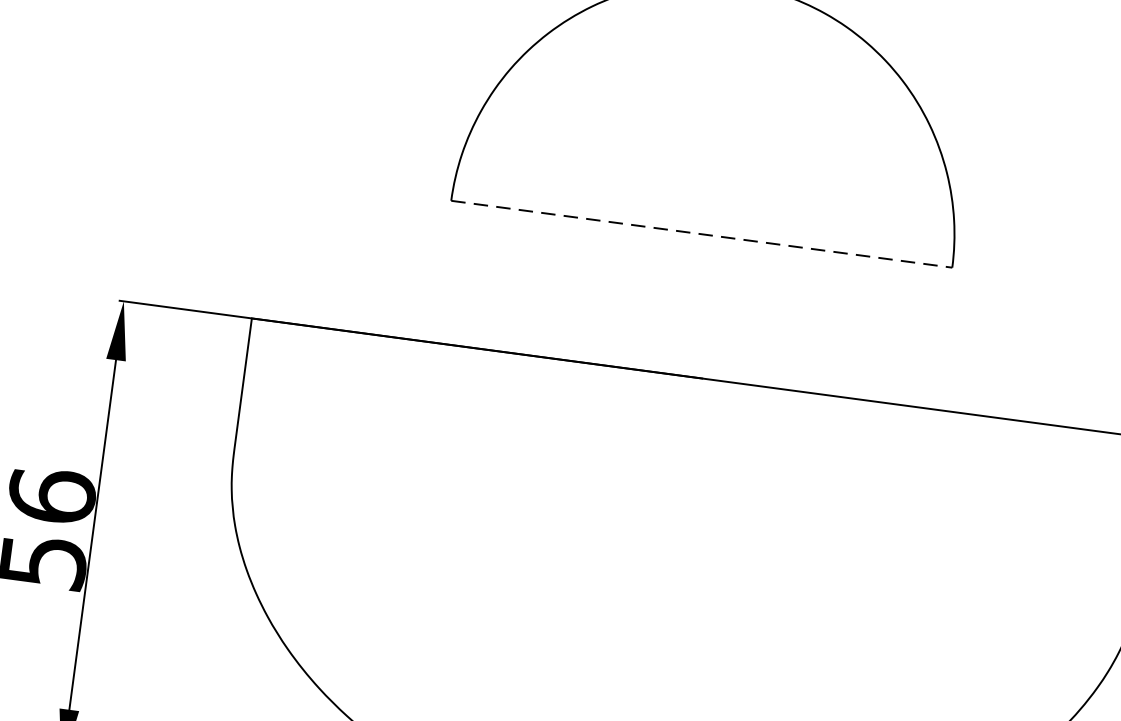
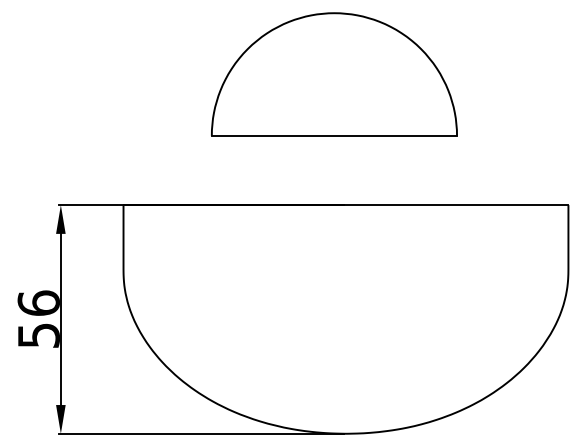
line: (702, 233) -> (334, 135), dashed -> solid

